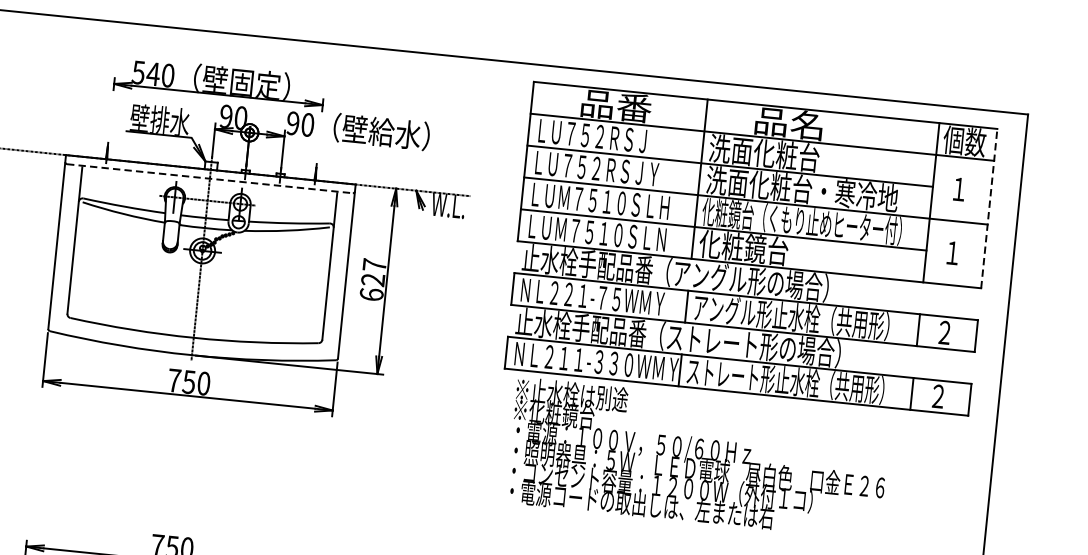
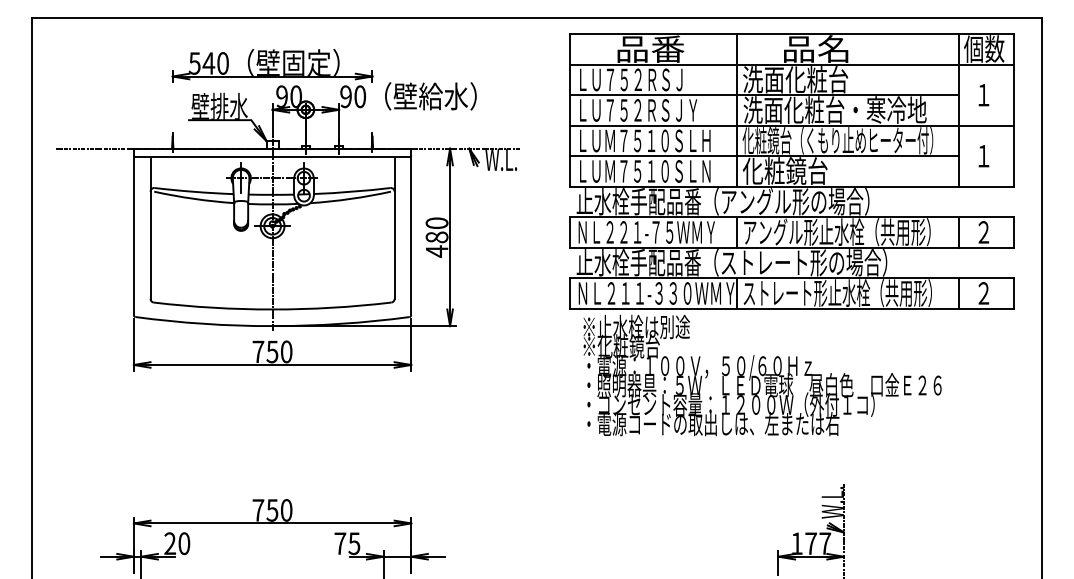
line: (209, 179) -> (272, 157), dashed -> solid
line: (989, 207) -> (1014, 109), dashed -> solid
text: (372, 280) -> (436, 237), 627 -> 480

